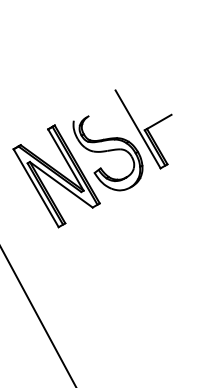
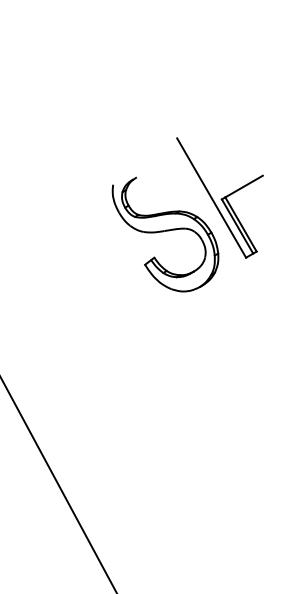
part: (56, 176) -> (86, 270), removed

